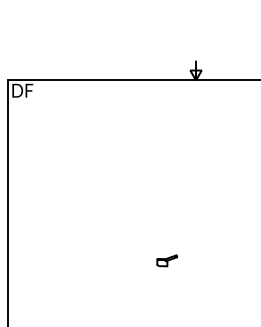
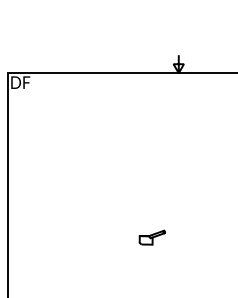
part: (167, 260) -> (152, 237), size x1.4

